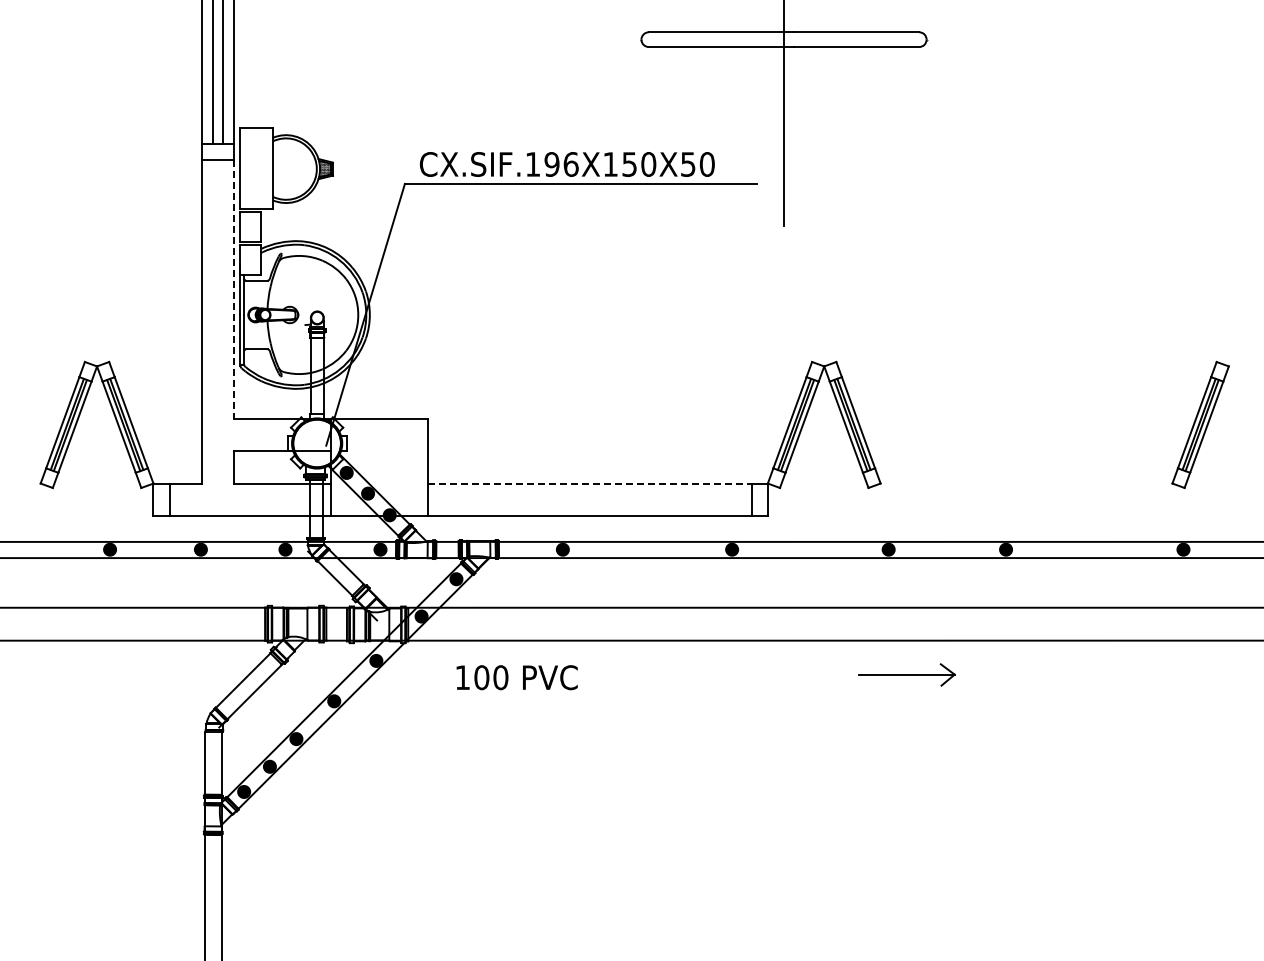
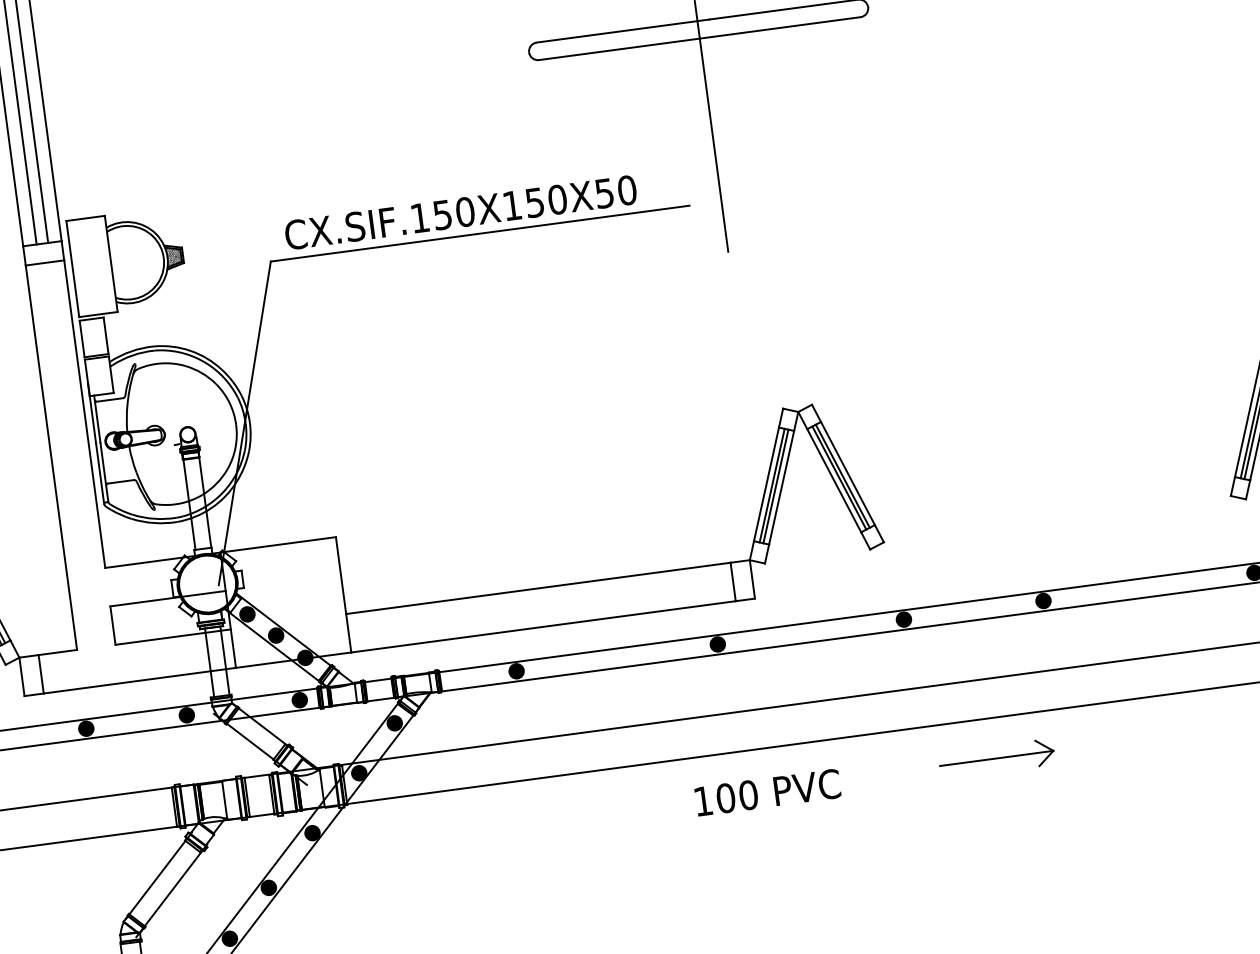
text: (561, 164) -> (453, 213), CX.SIF.196X150X50 -> CX.SIF.150X150X50
line: (234, 290) -> (85, 415), dashed -> solid
line: (590, 483) -> (538, 588), dashed -> solid
part: (906, 674) -> (996, 758), moved
text: (516, 677) -> (767, 792), moved

